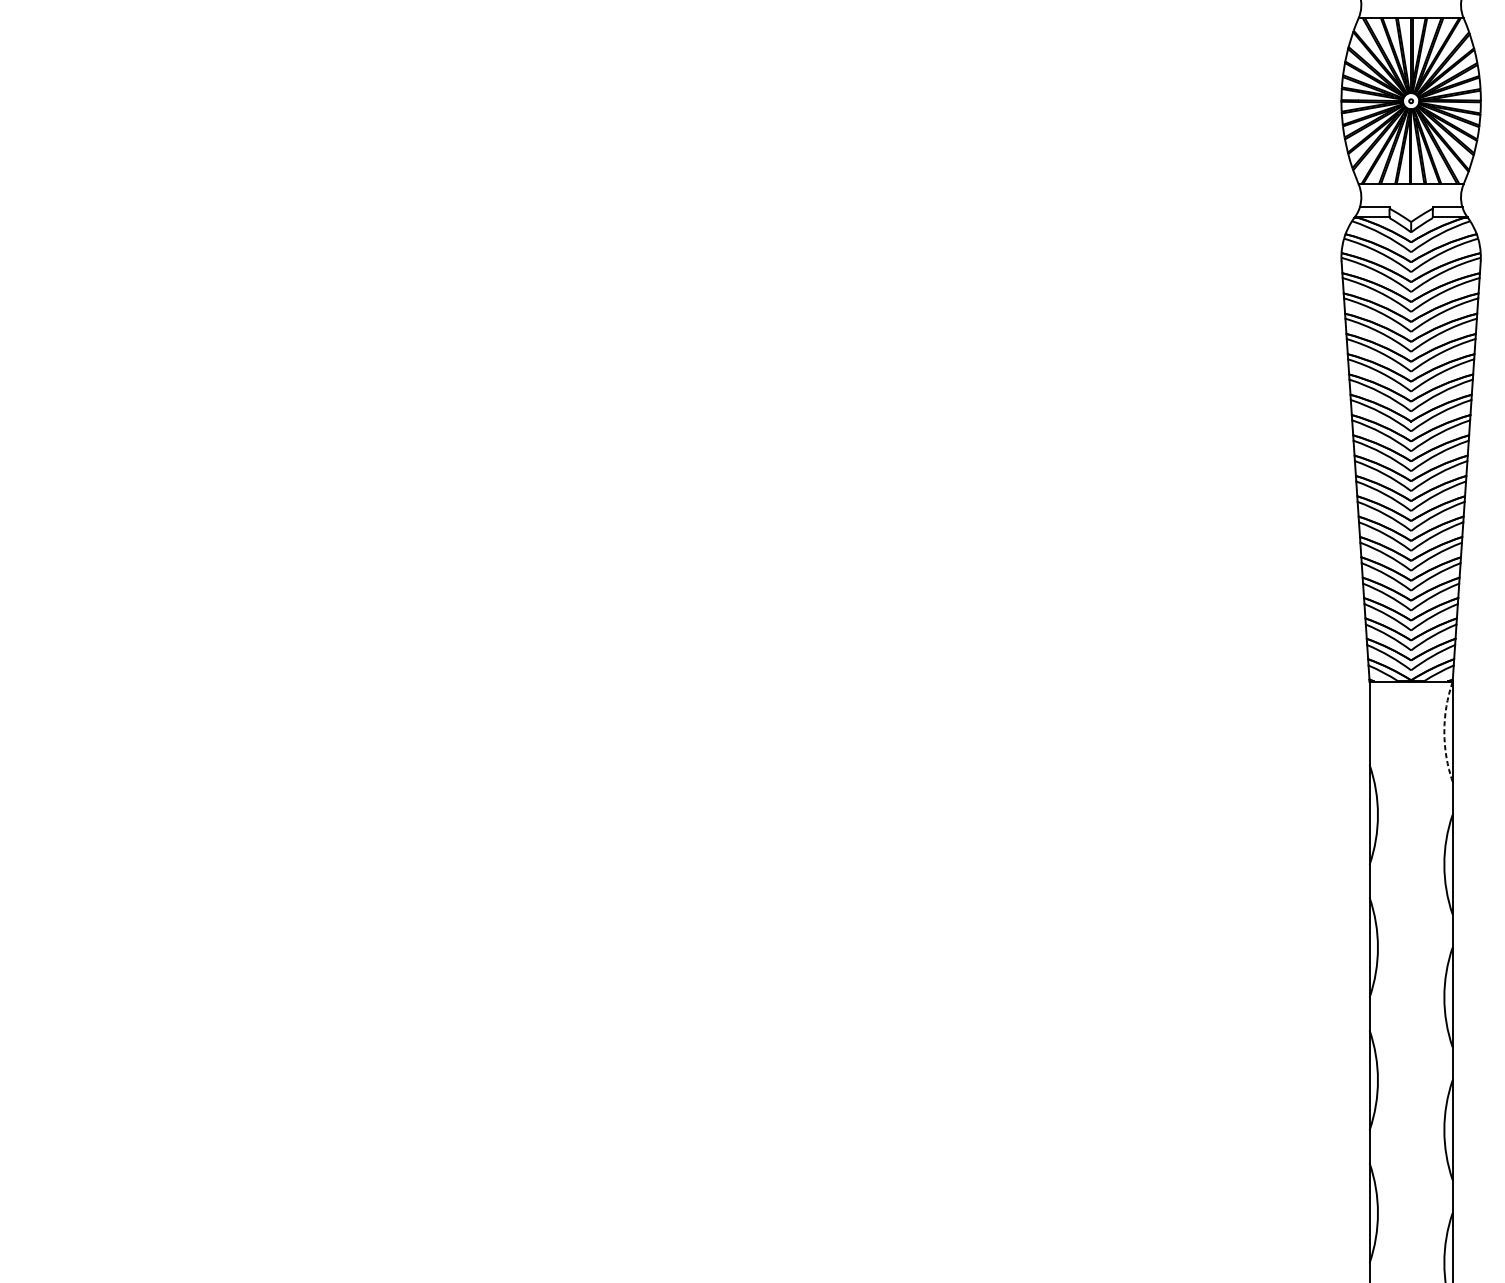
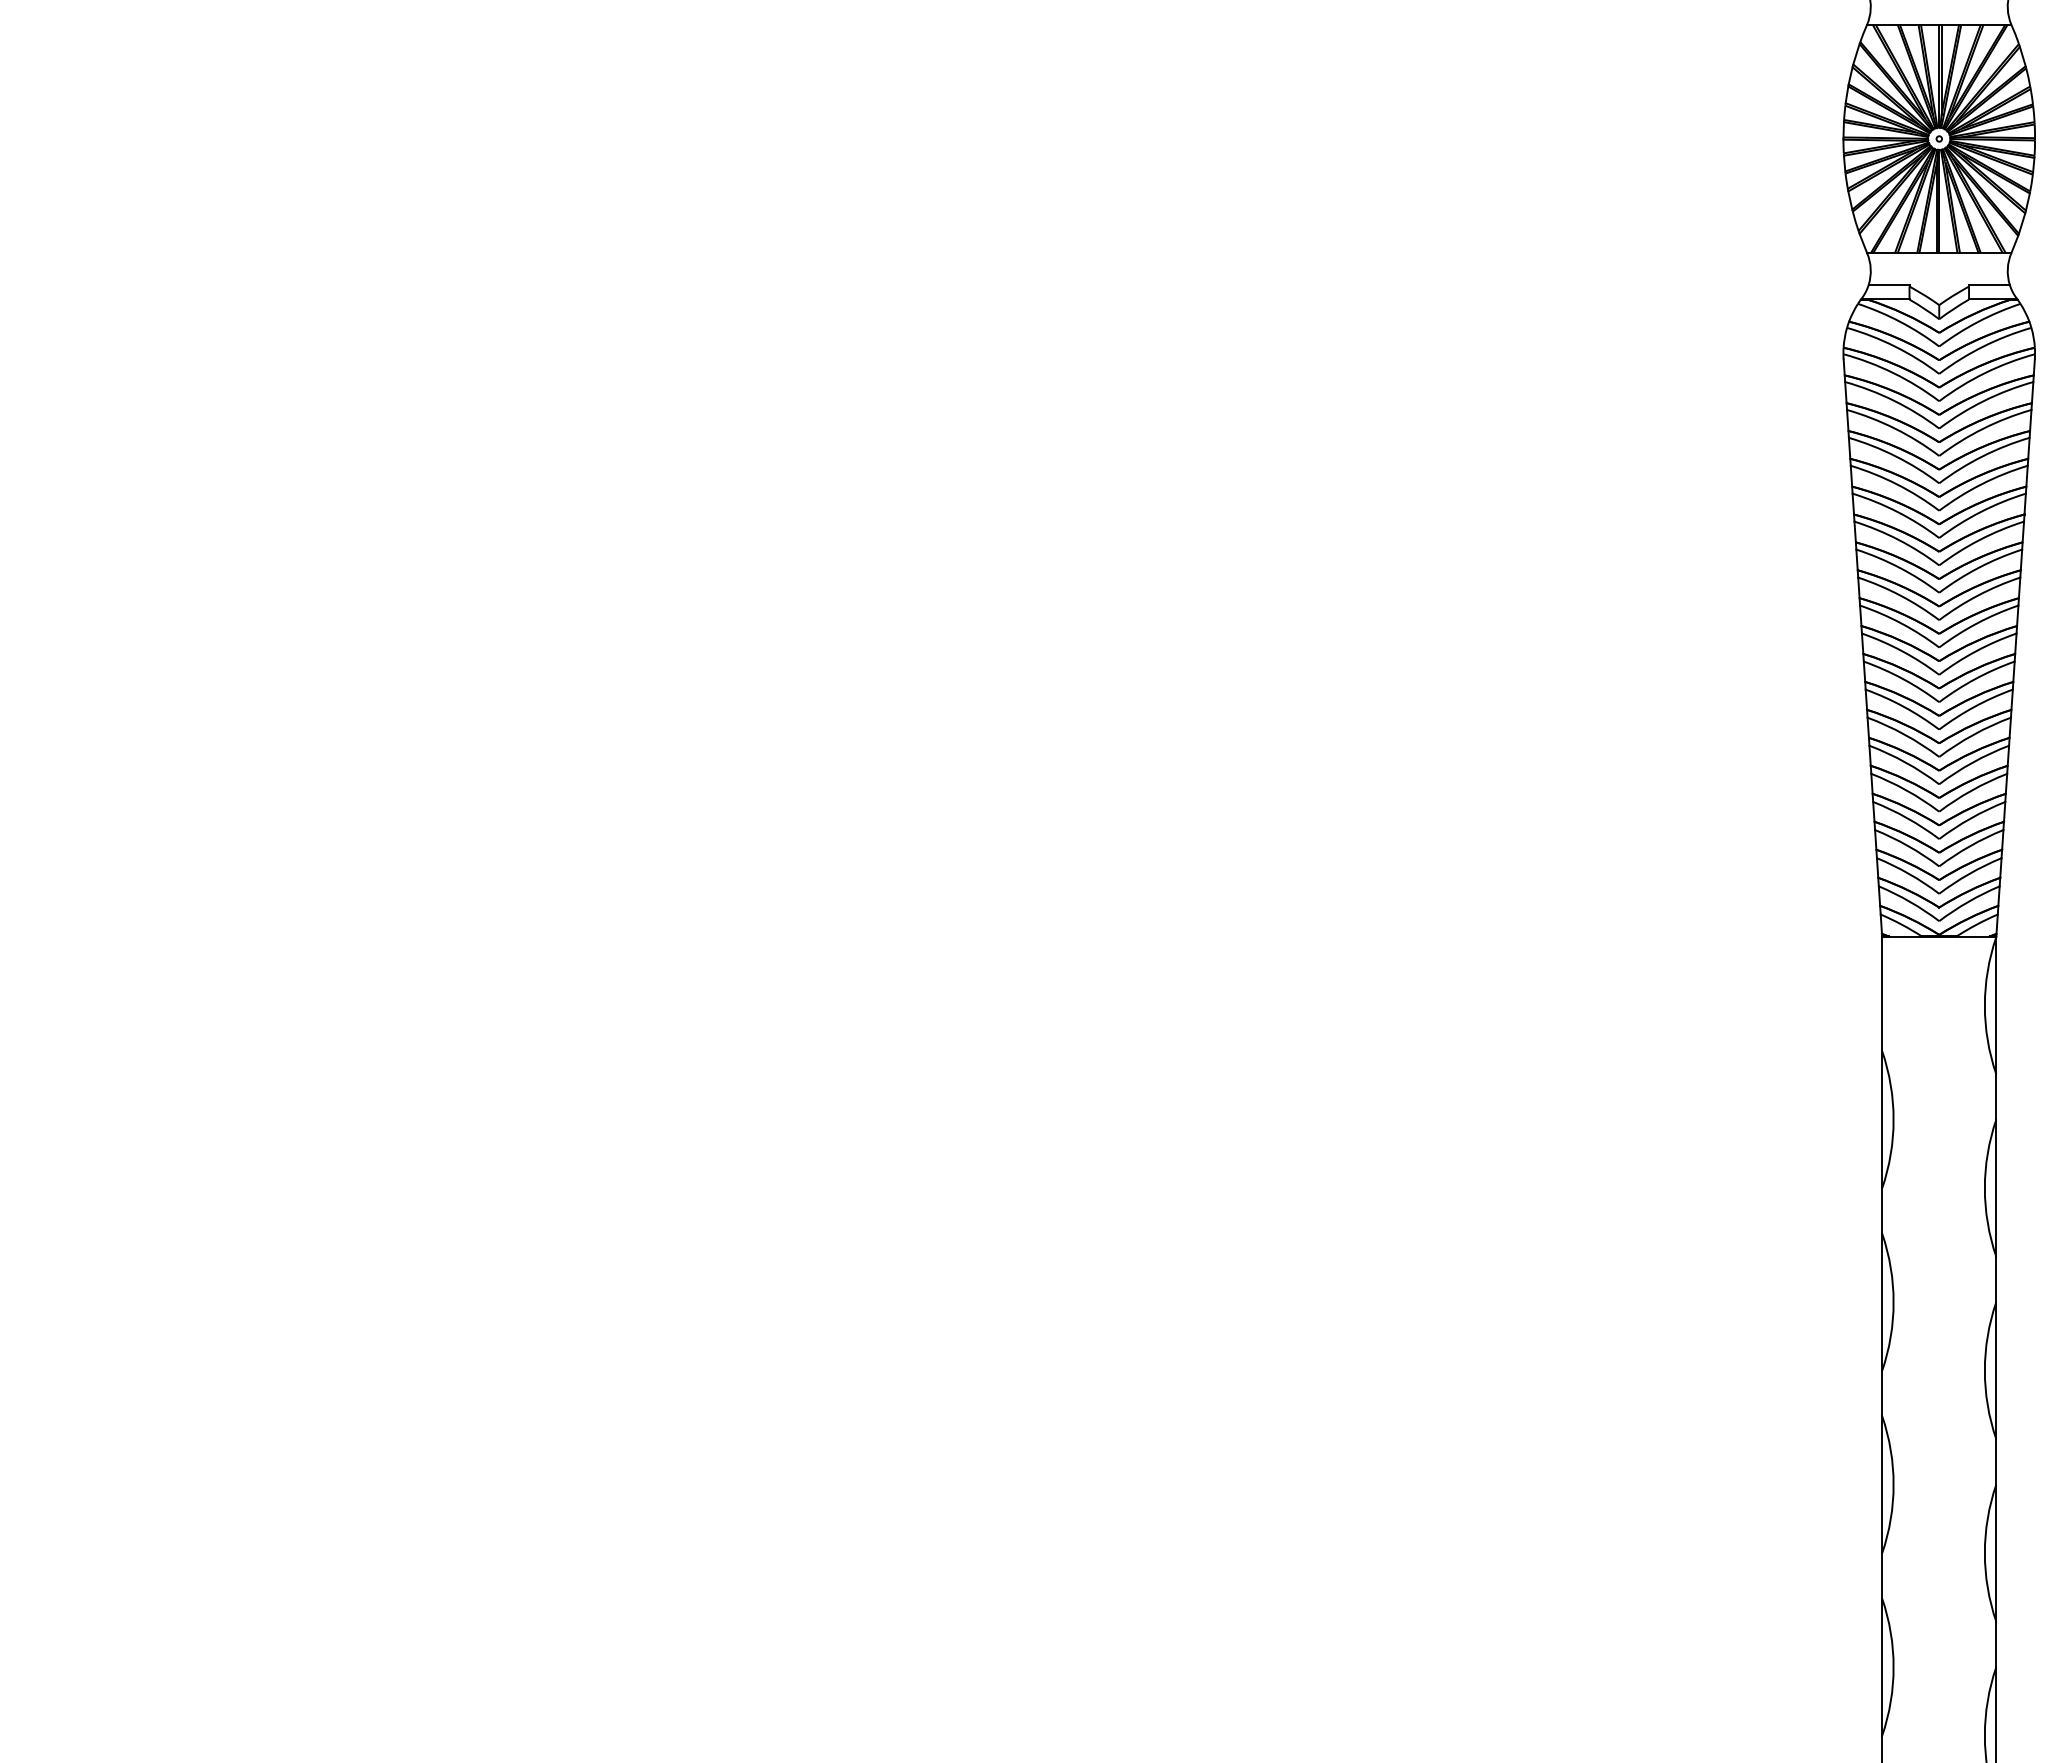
arc: (1444, 731) -> (1984, 1005), dashed -> solid

